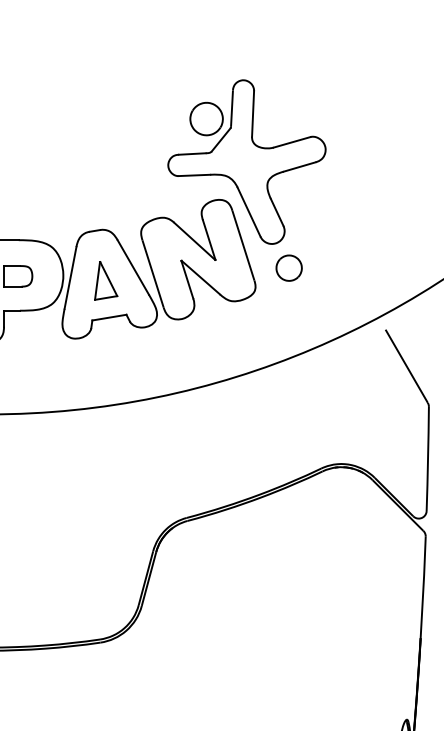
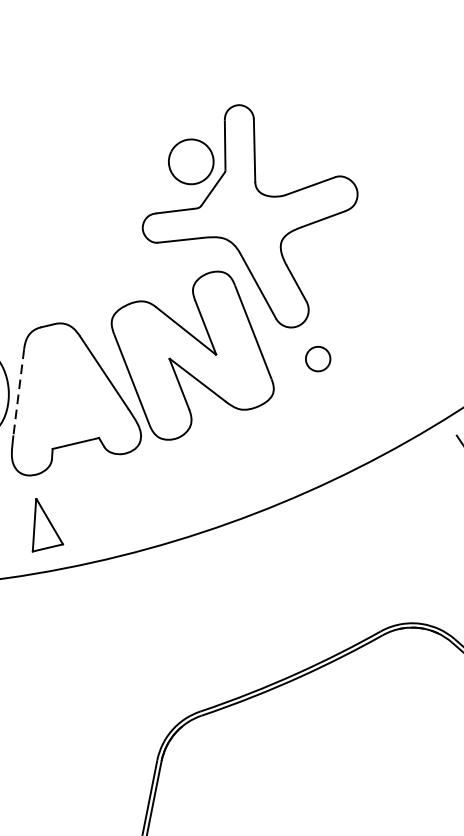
part: (288, 267) -> (317, 358), size x0.7
line: (70, 278) -> (18, 393), solid -> dashed
part: (106, 280) -> (46, 523), moved

